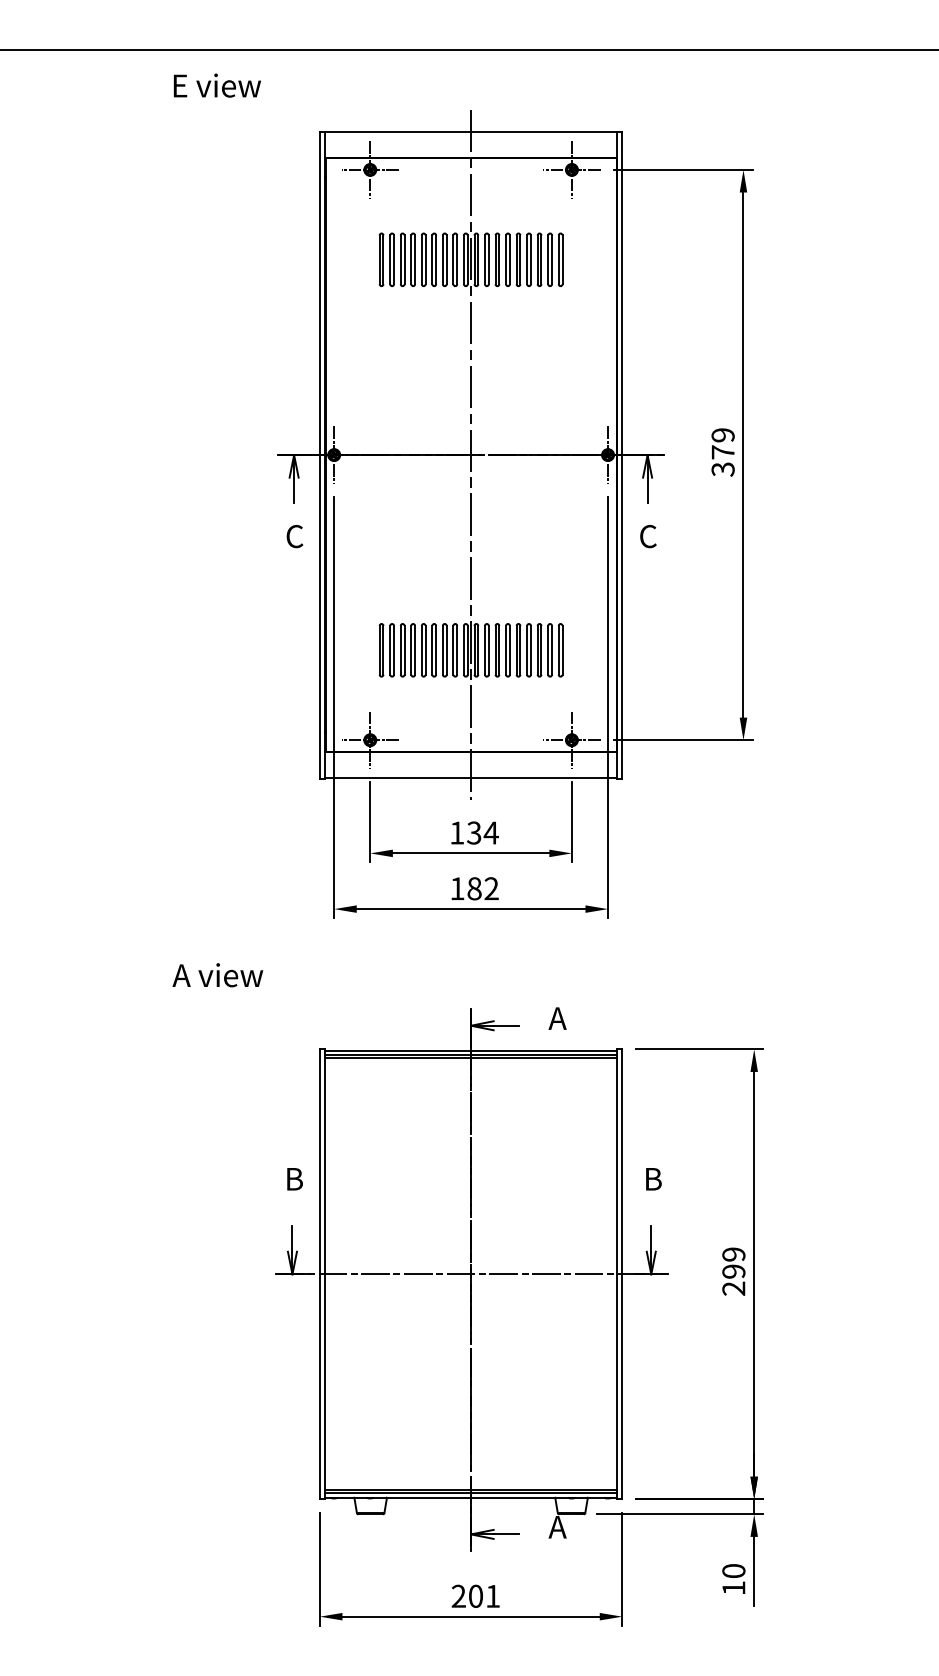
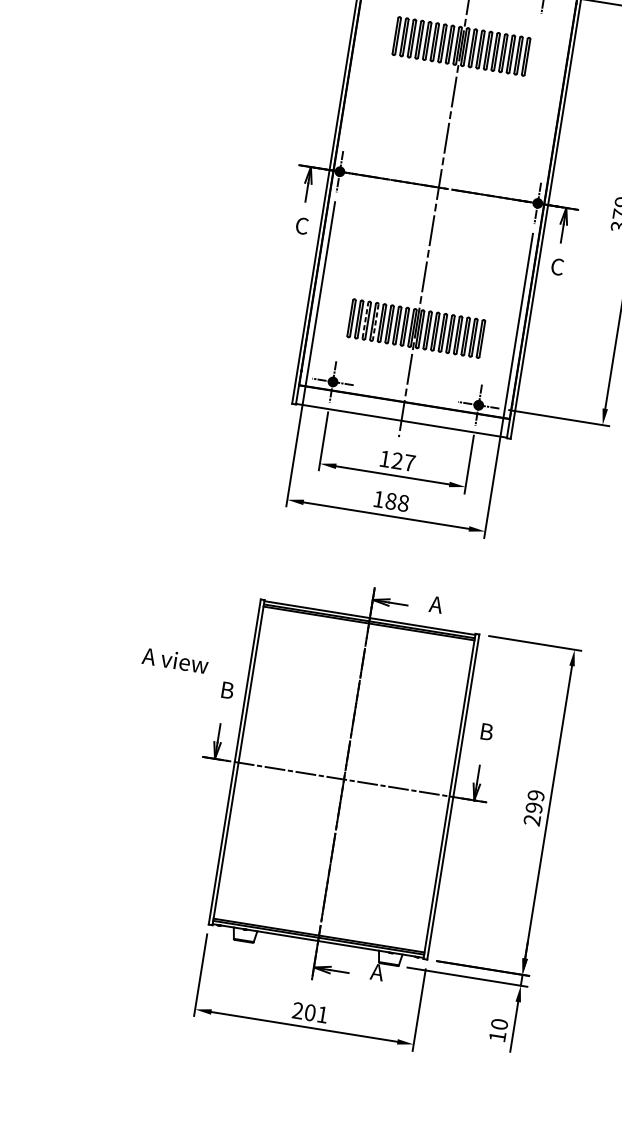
line: (400, 649) -> (365, 319), solid -> dashed
line: (415, 650) -> (376, 322), solid -> dashed
text: (482, 832) -> (403, 461), 134 -> 127
text: (491, 888) -> (403, 503), 182 -> 188
text: (217, 975) -> (175, 660), moved

